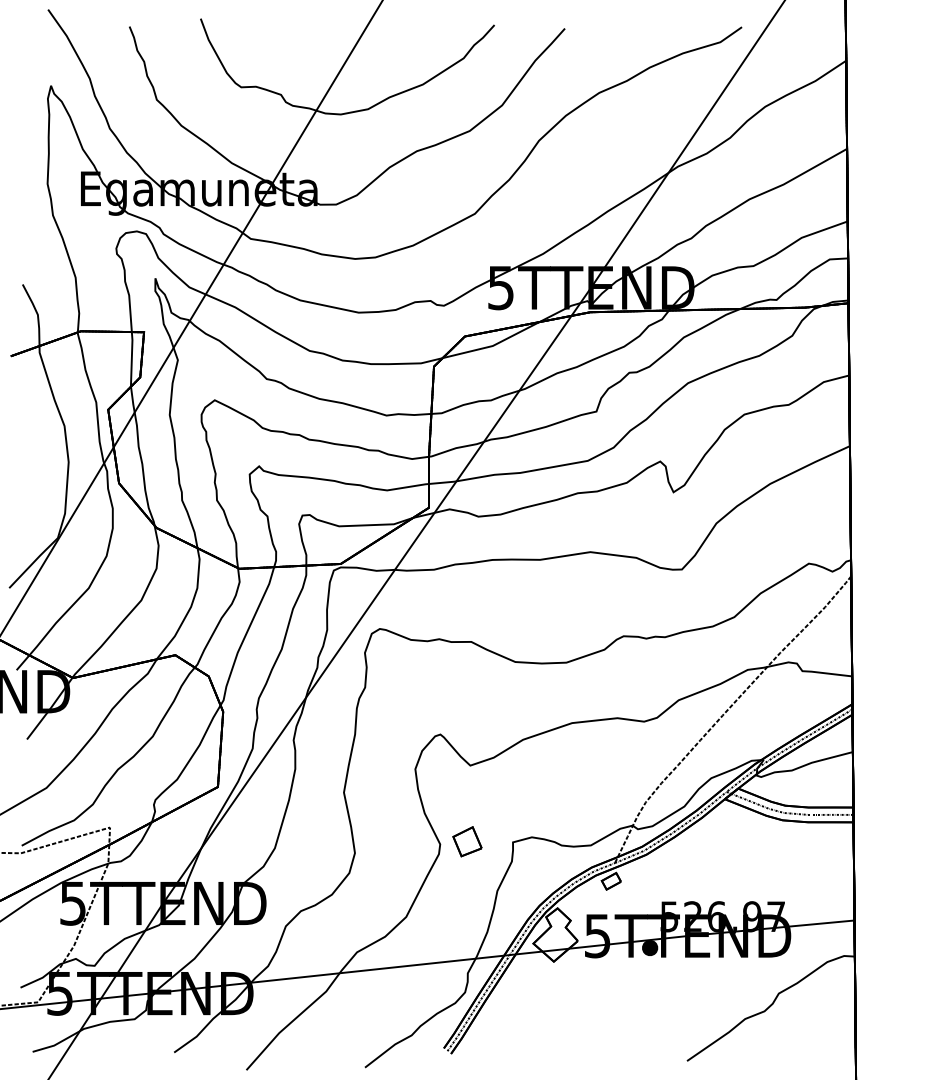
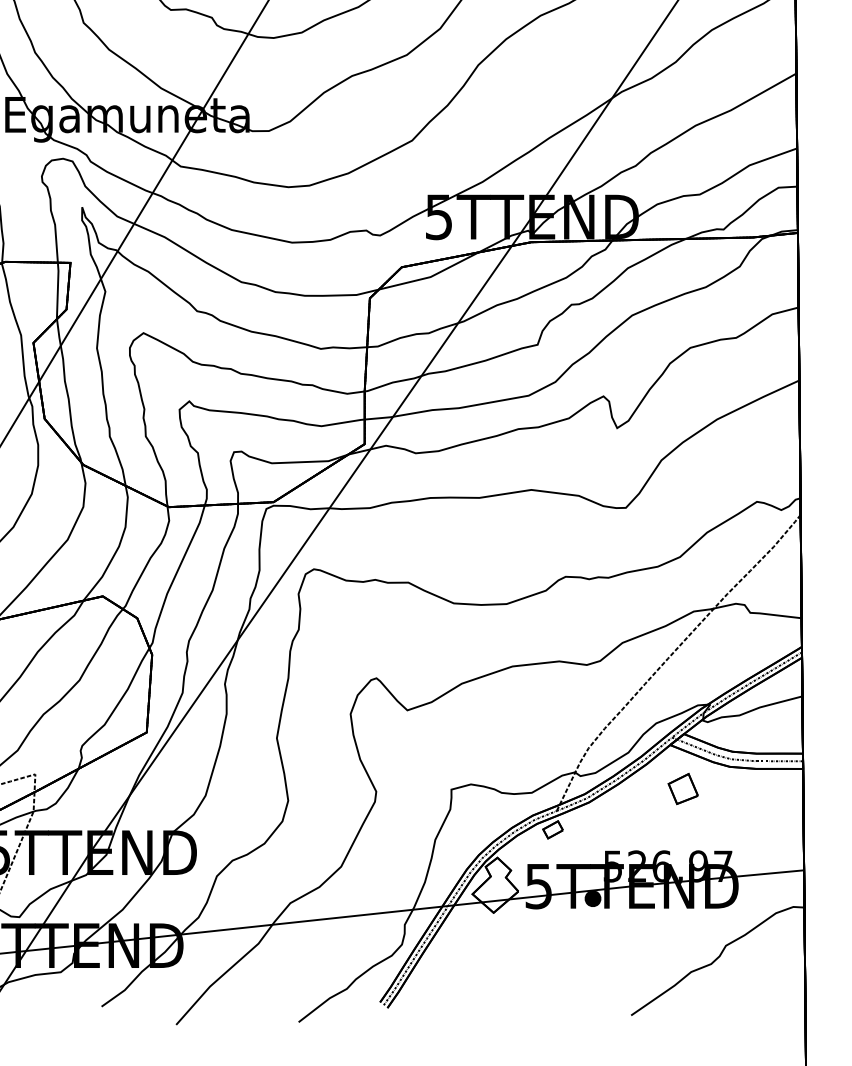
part: (467, 841) -> (683, 788), moved

